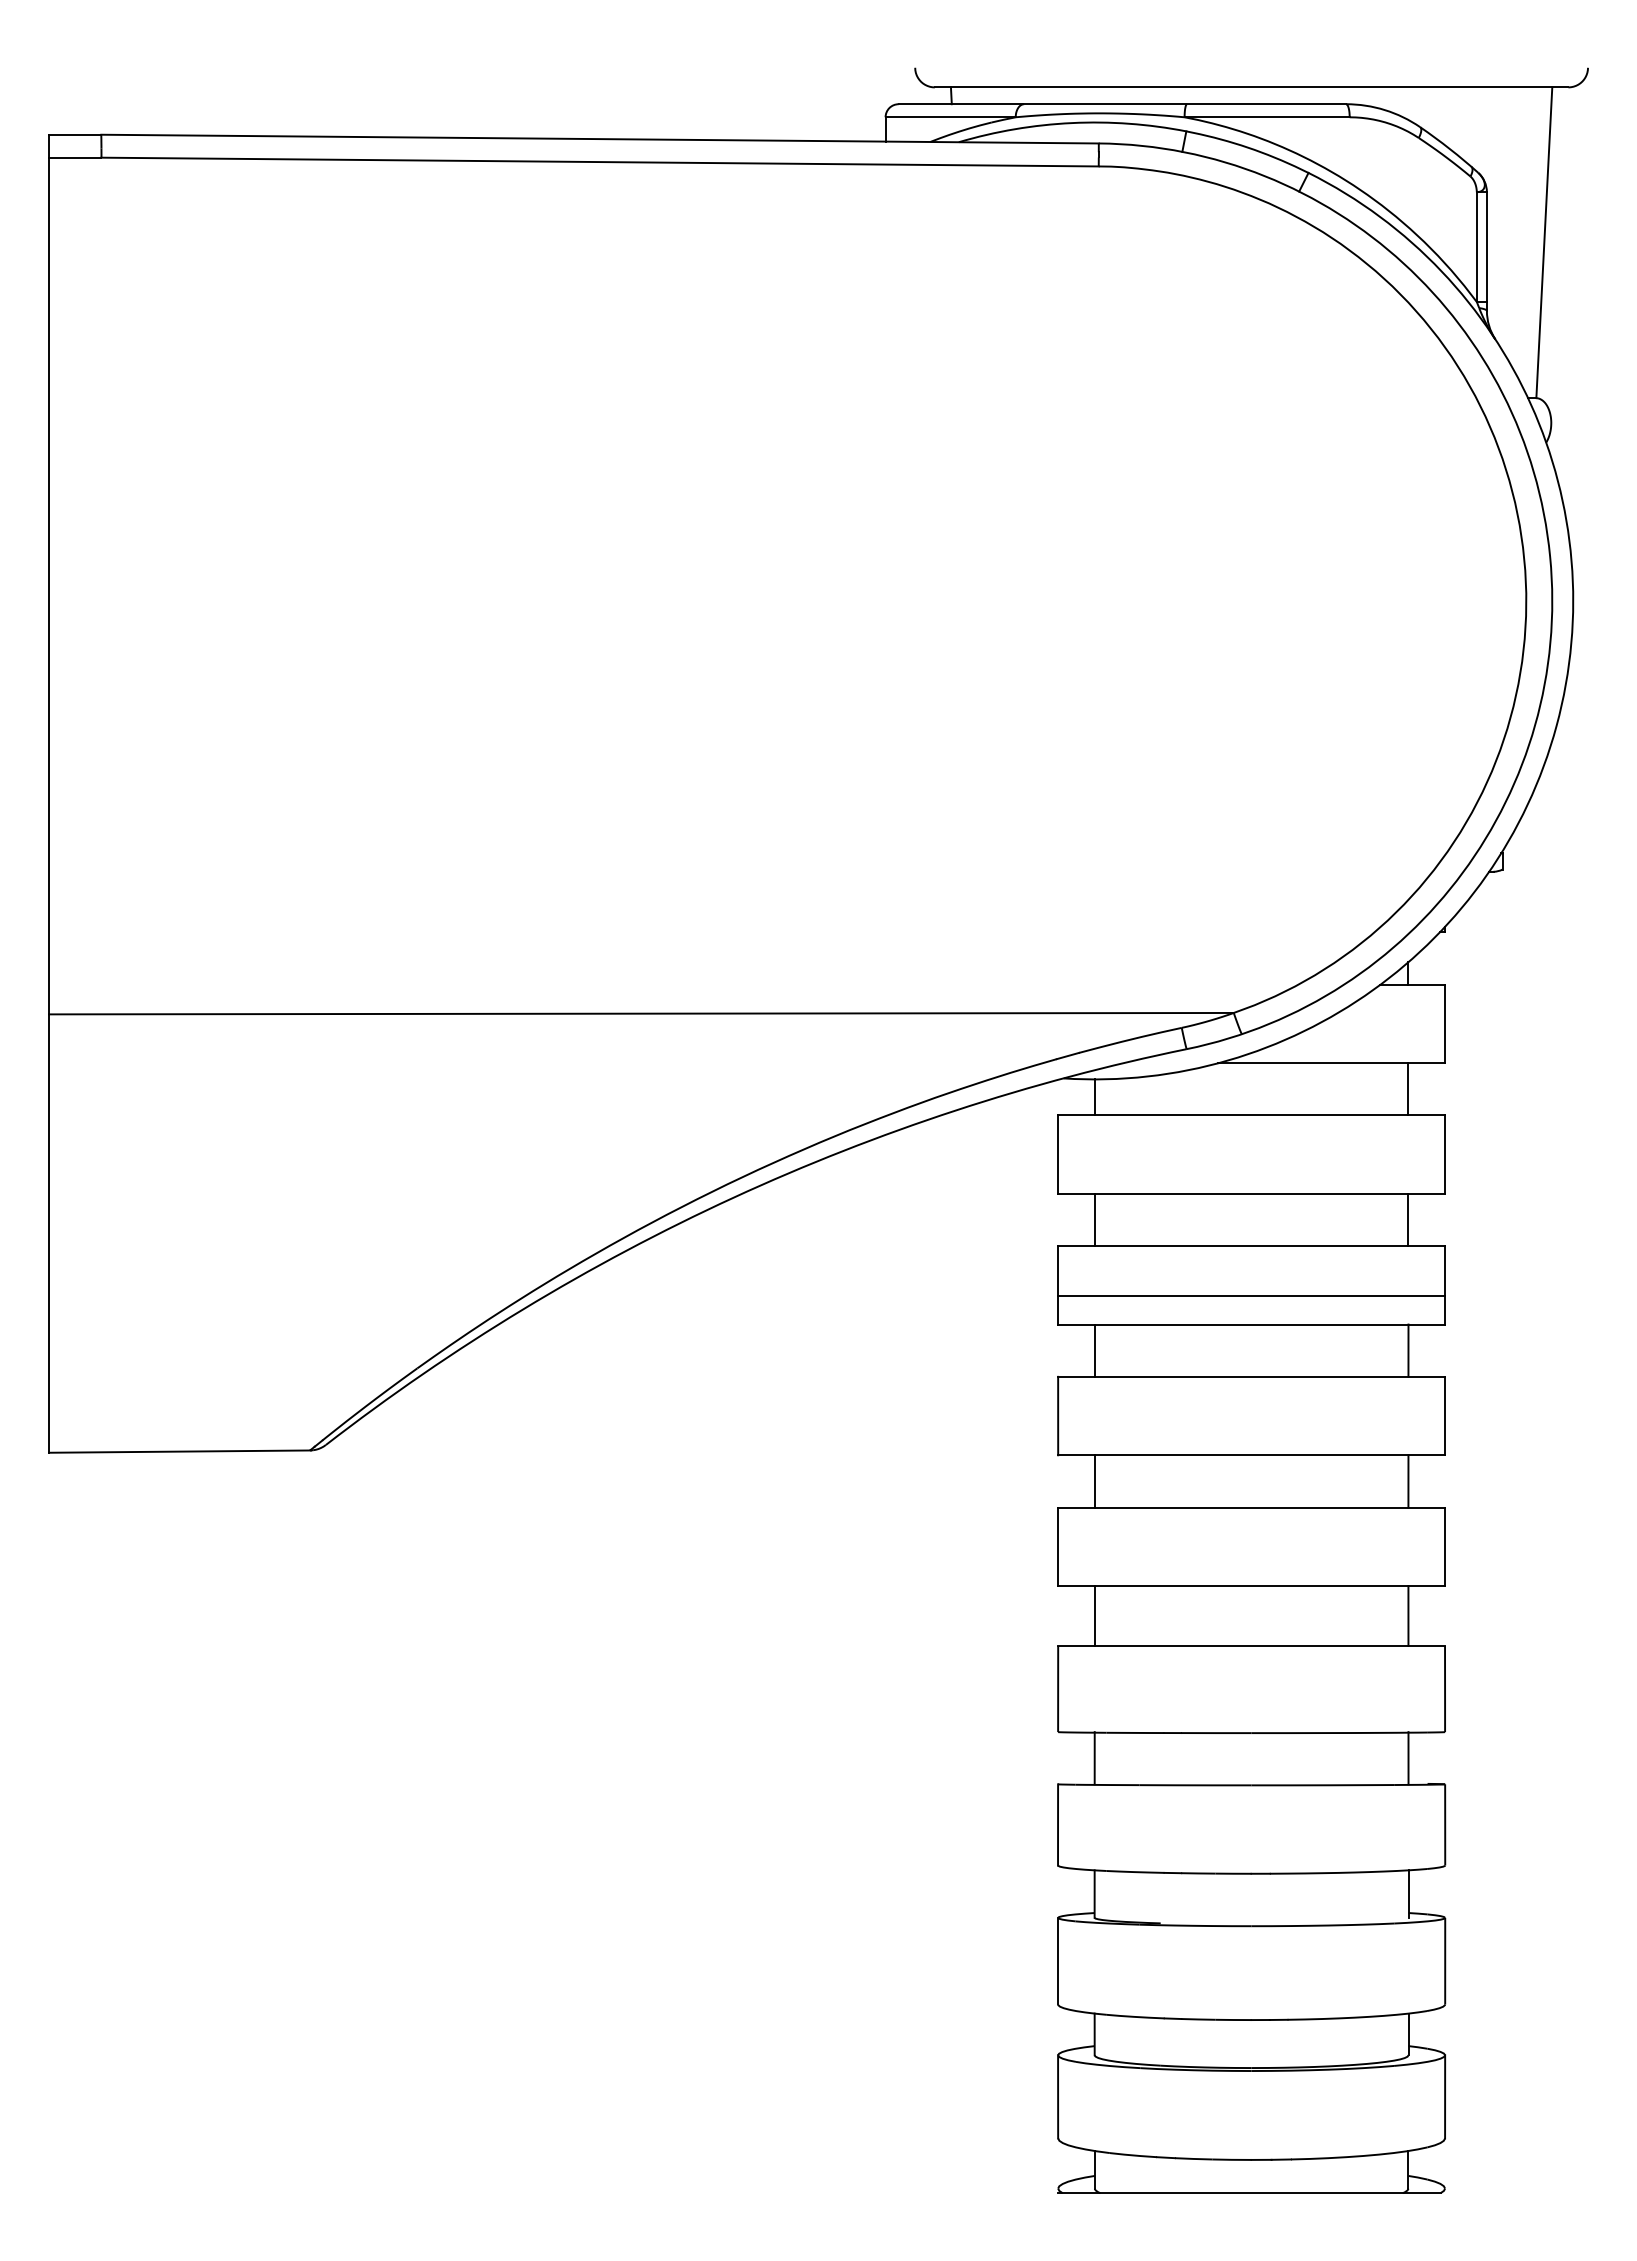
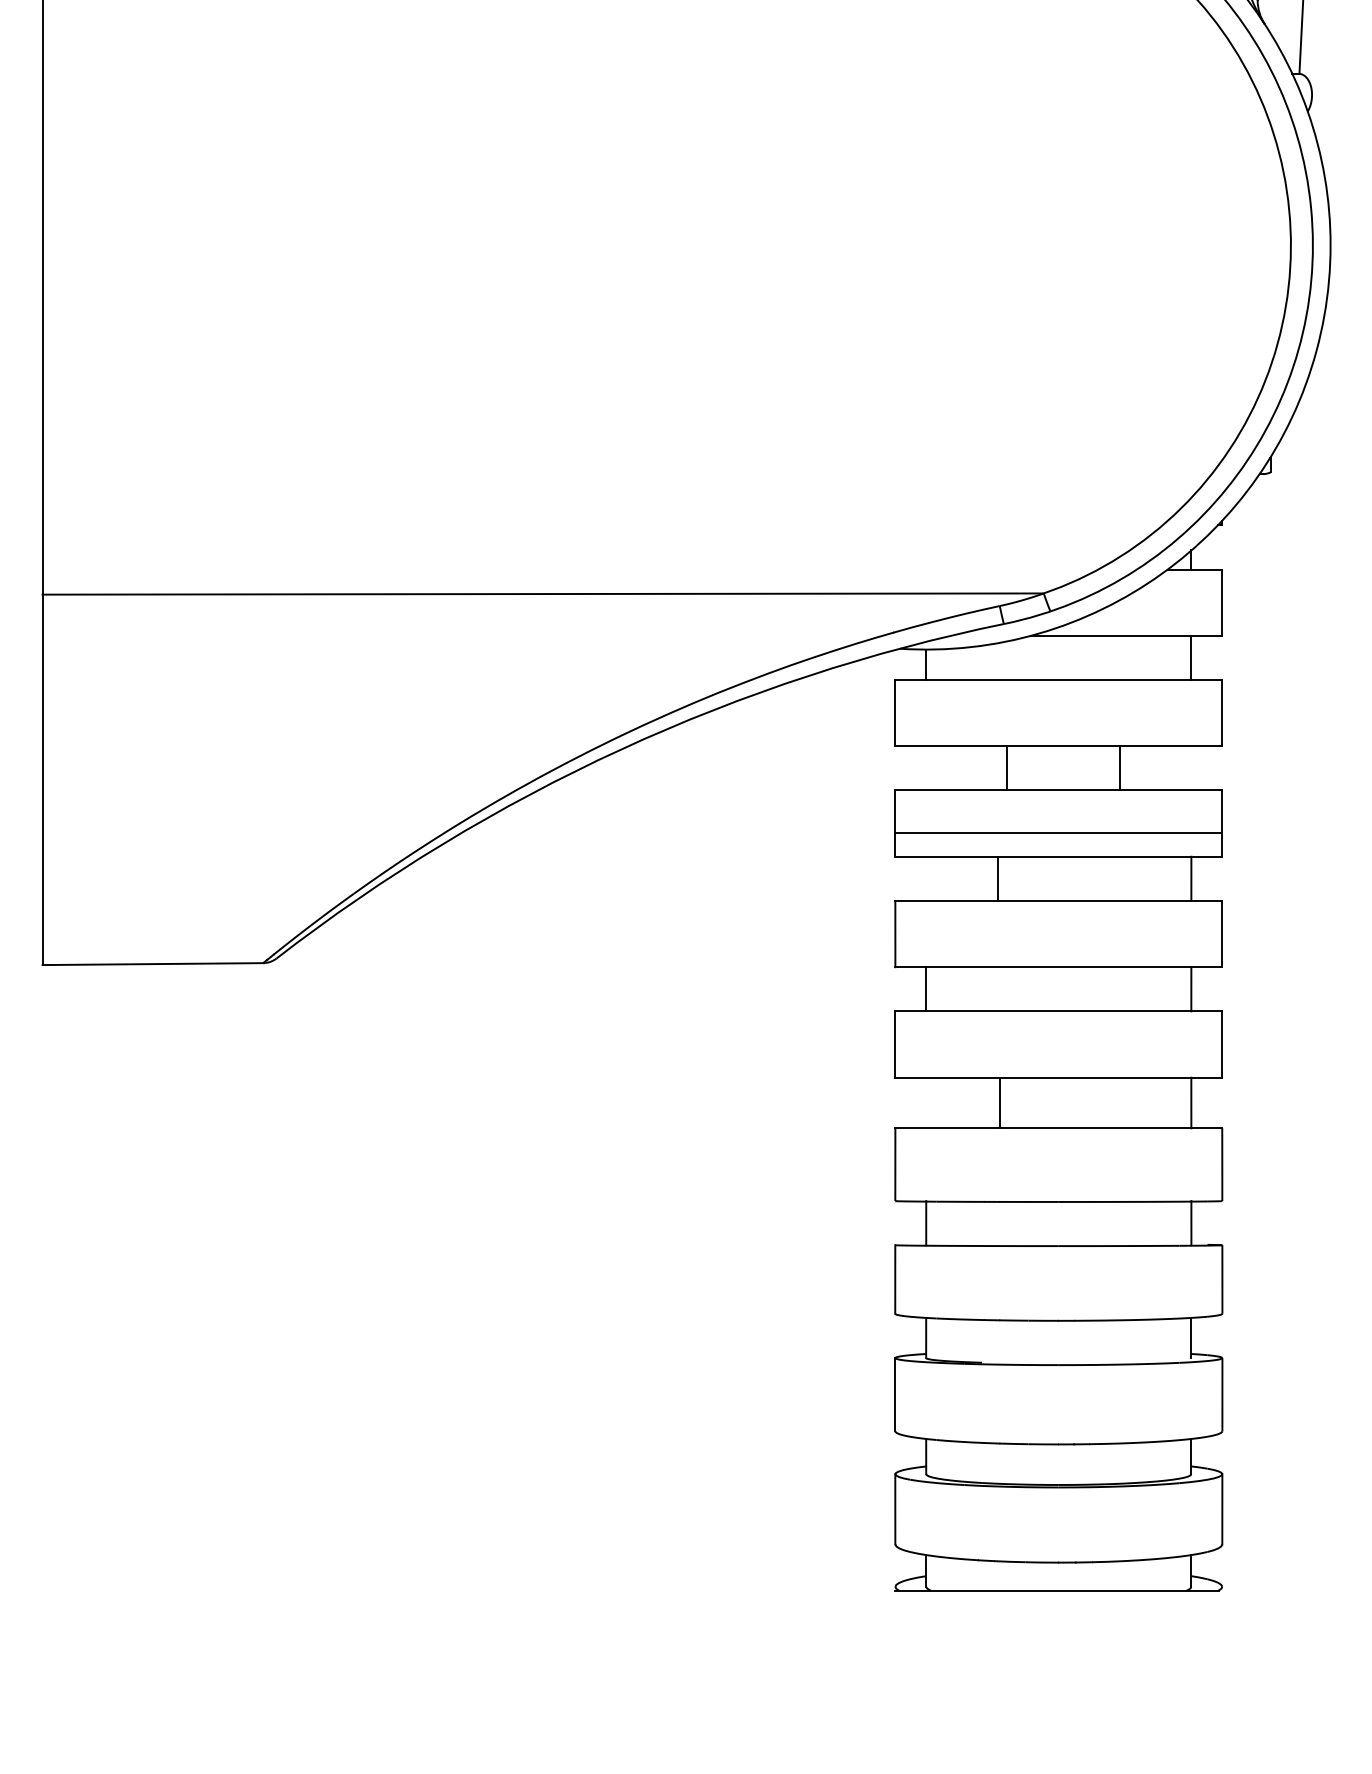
line: (1094, 1219) -> (1007, 767), moved
line: (1408, 1219) -> (1120, 767), moved
line: (1094, 1350) -> (997, 878), moved
line: (1094, 1615) -> (999, 1102), moved

